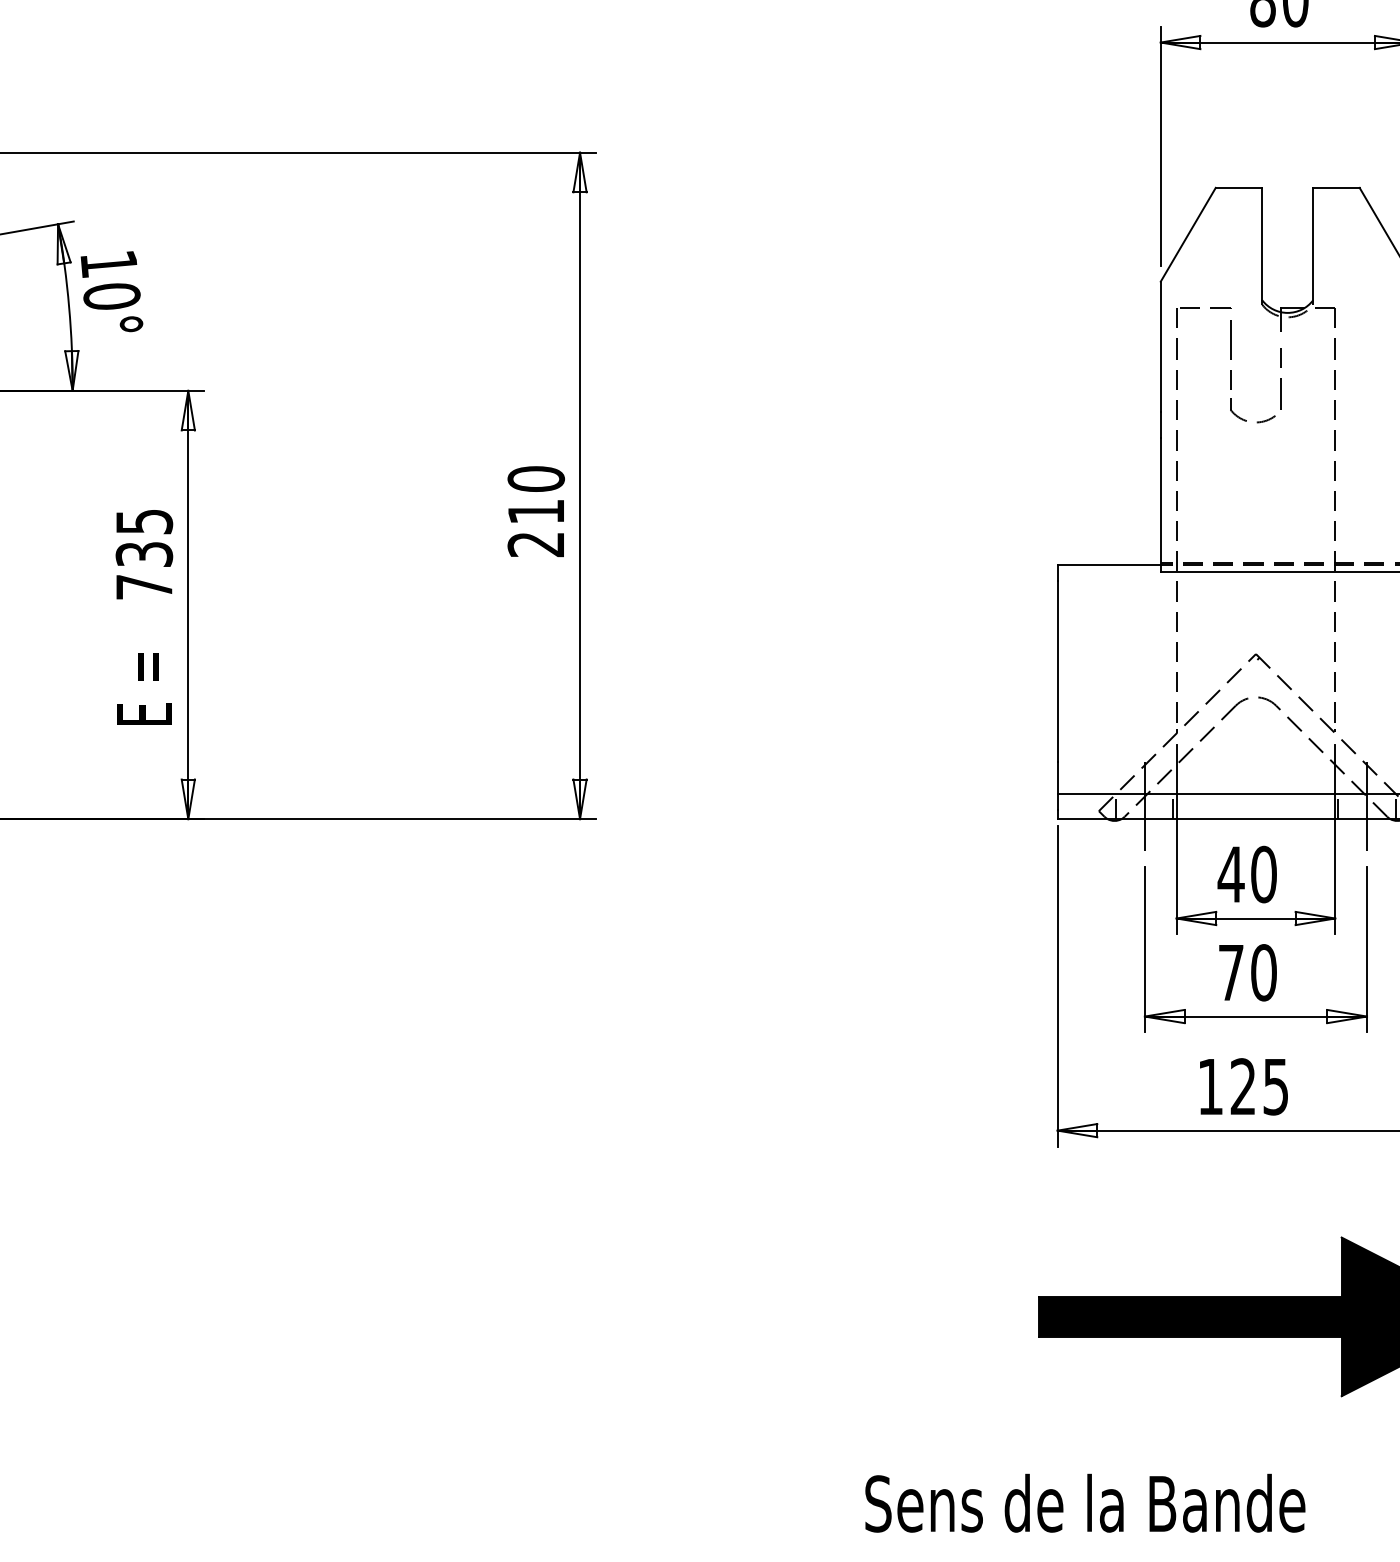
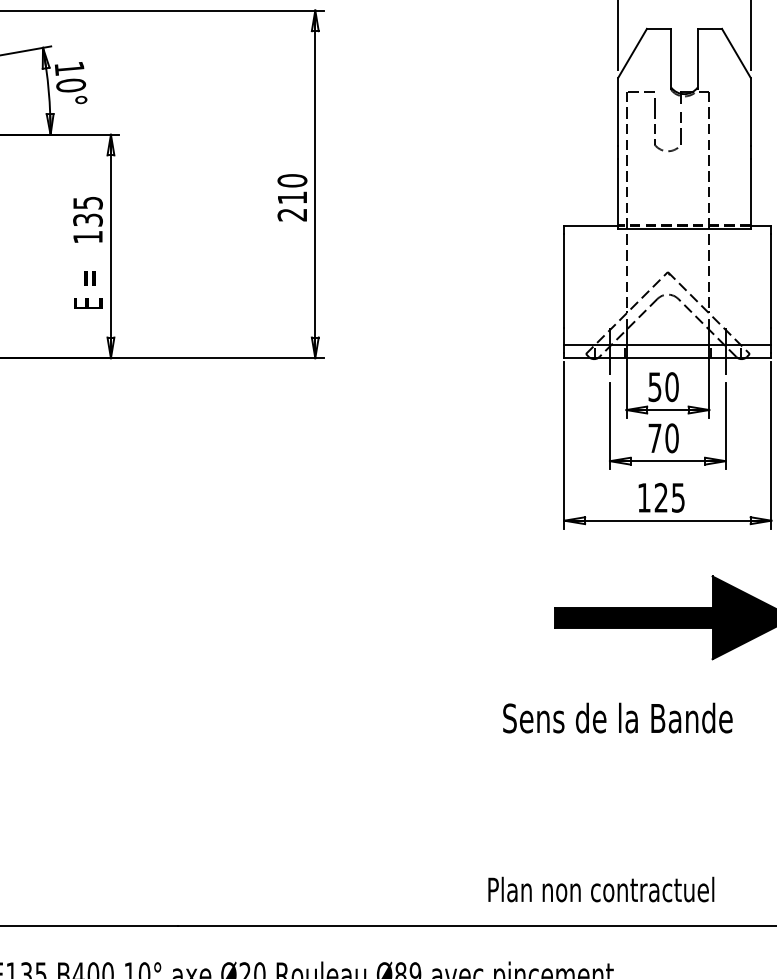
text: (143, 587) -> (87, 237), 735 -> 135
text: (1230, 875) -> (654, 387), 40 -> 50
text: (1084, 1502) -> (617, 717), moved

